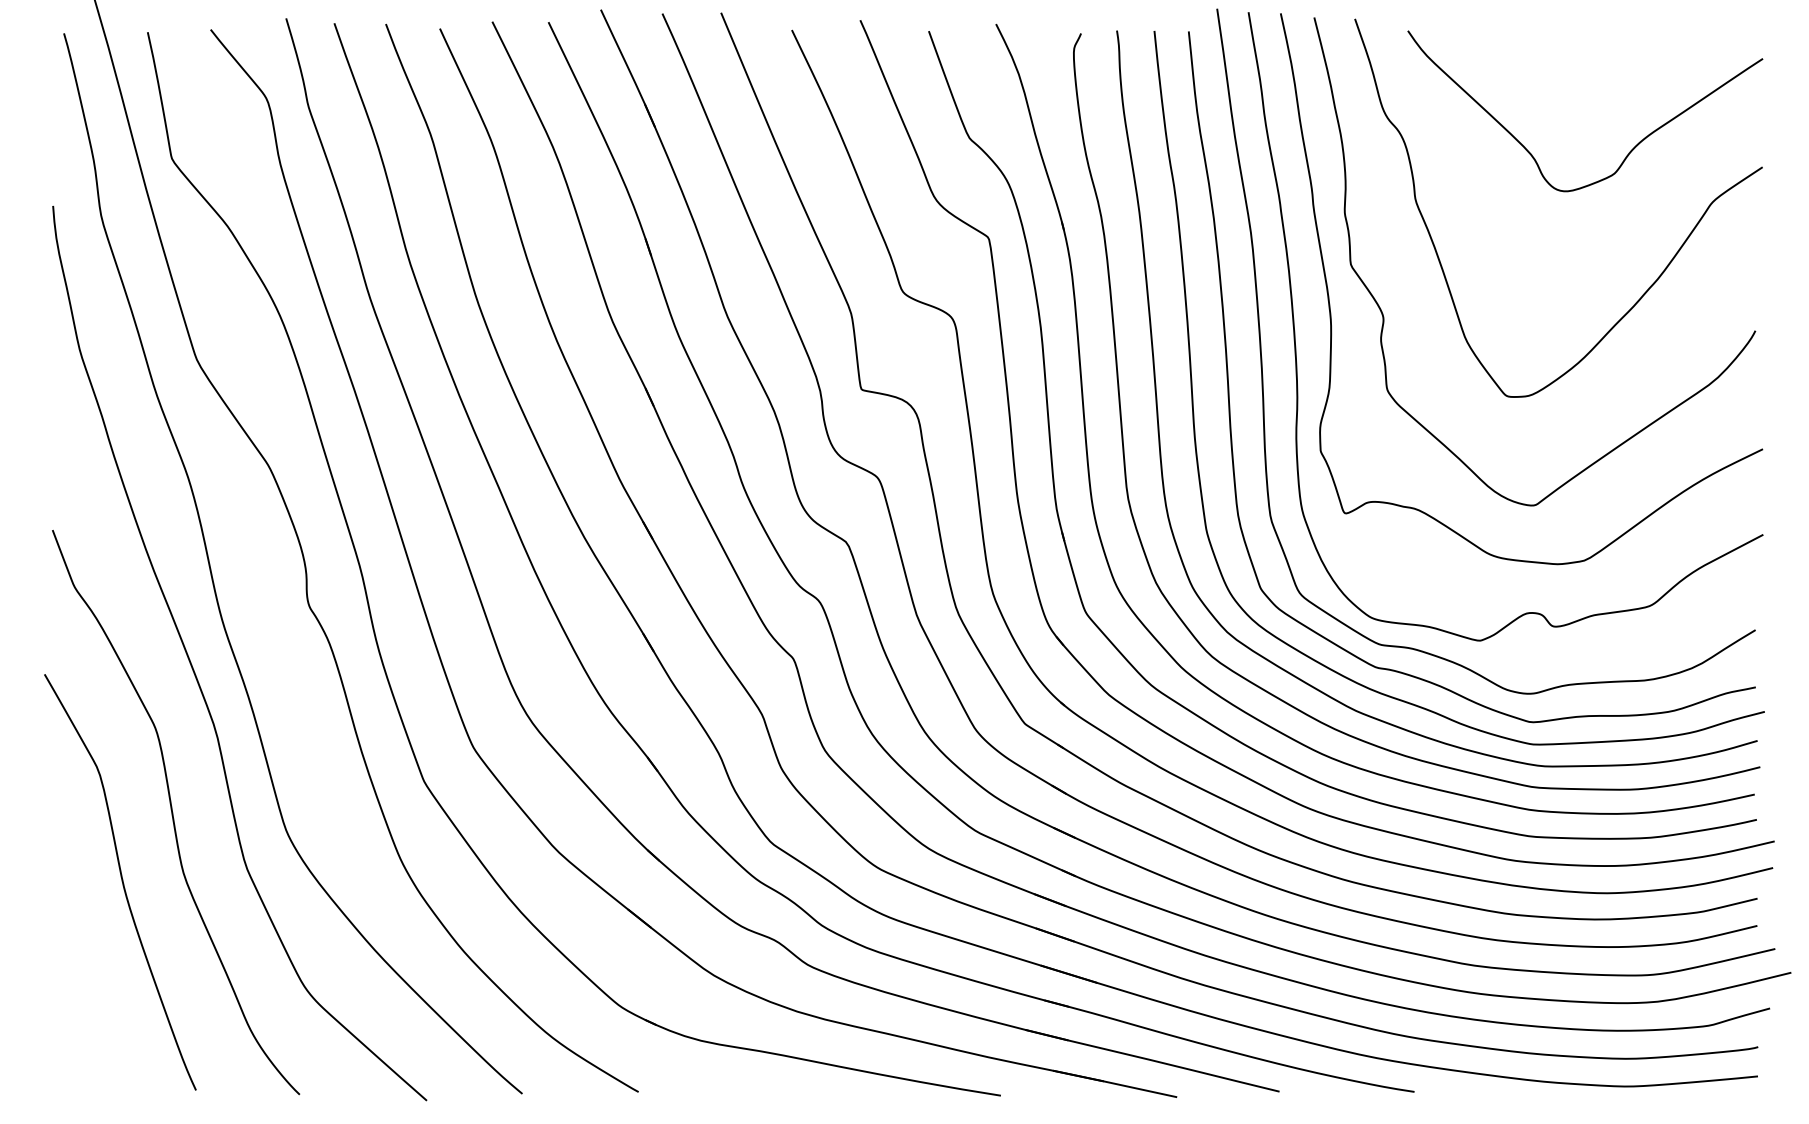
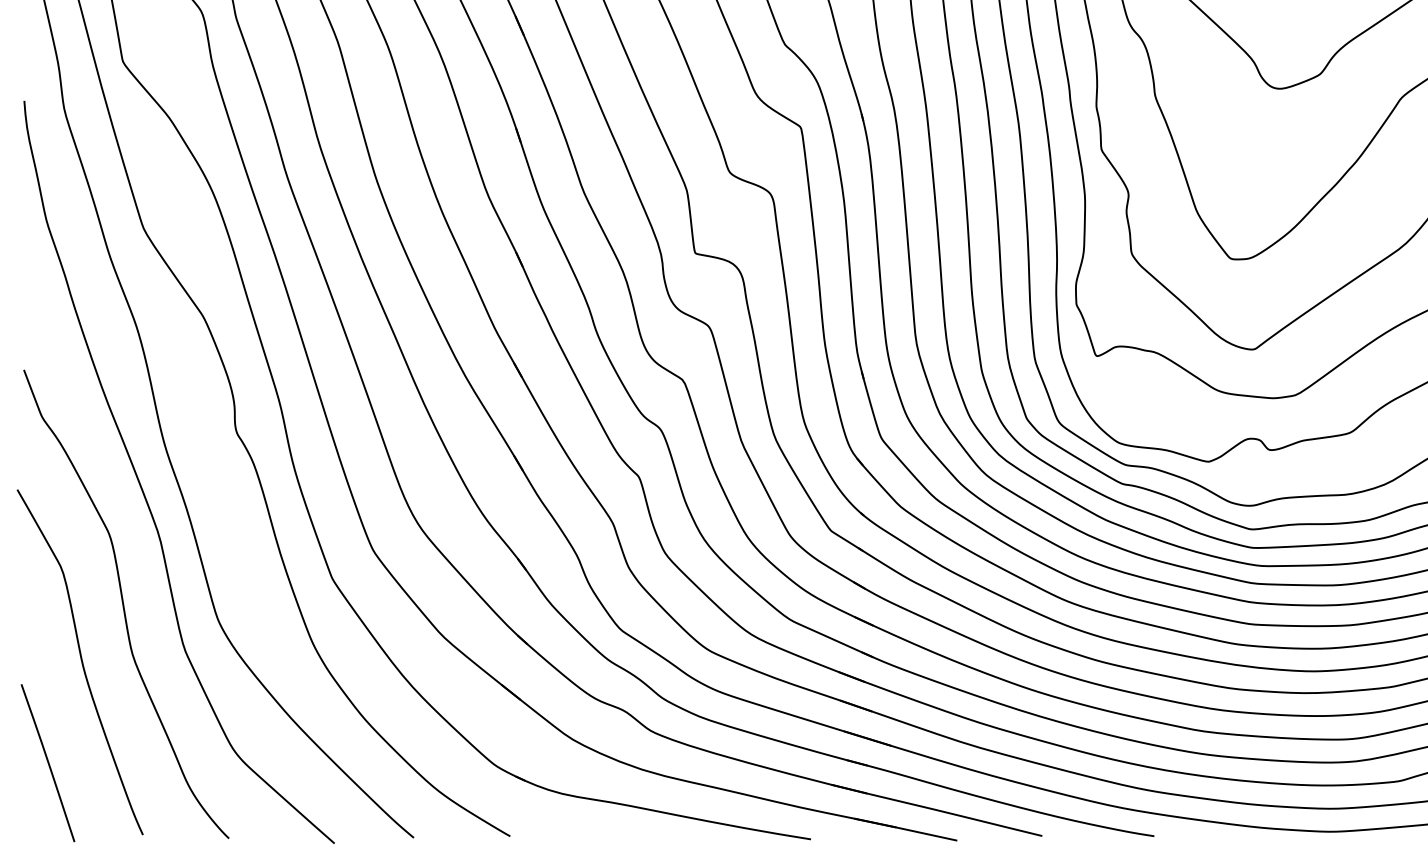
line: (81, 1003) -> (47, 762), added

